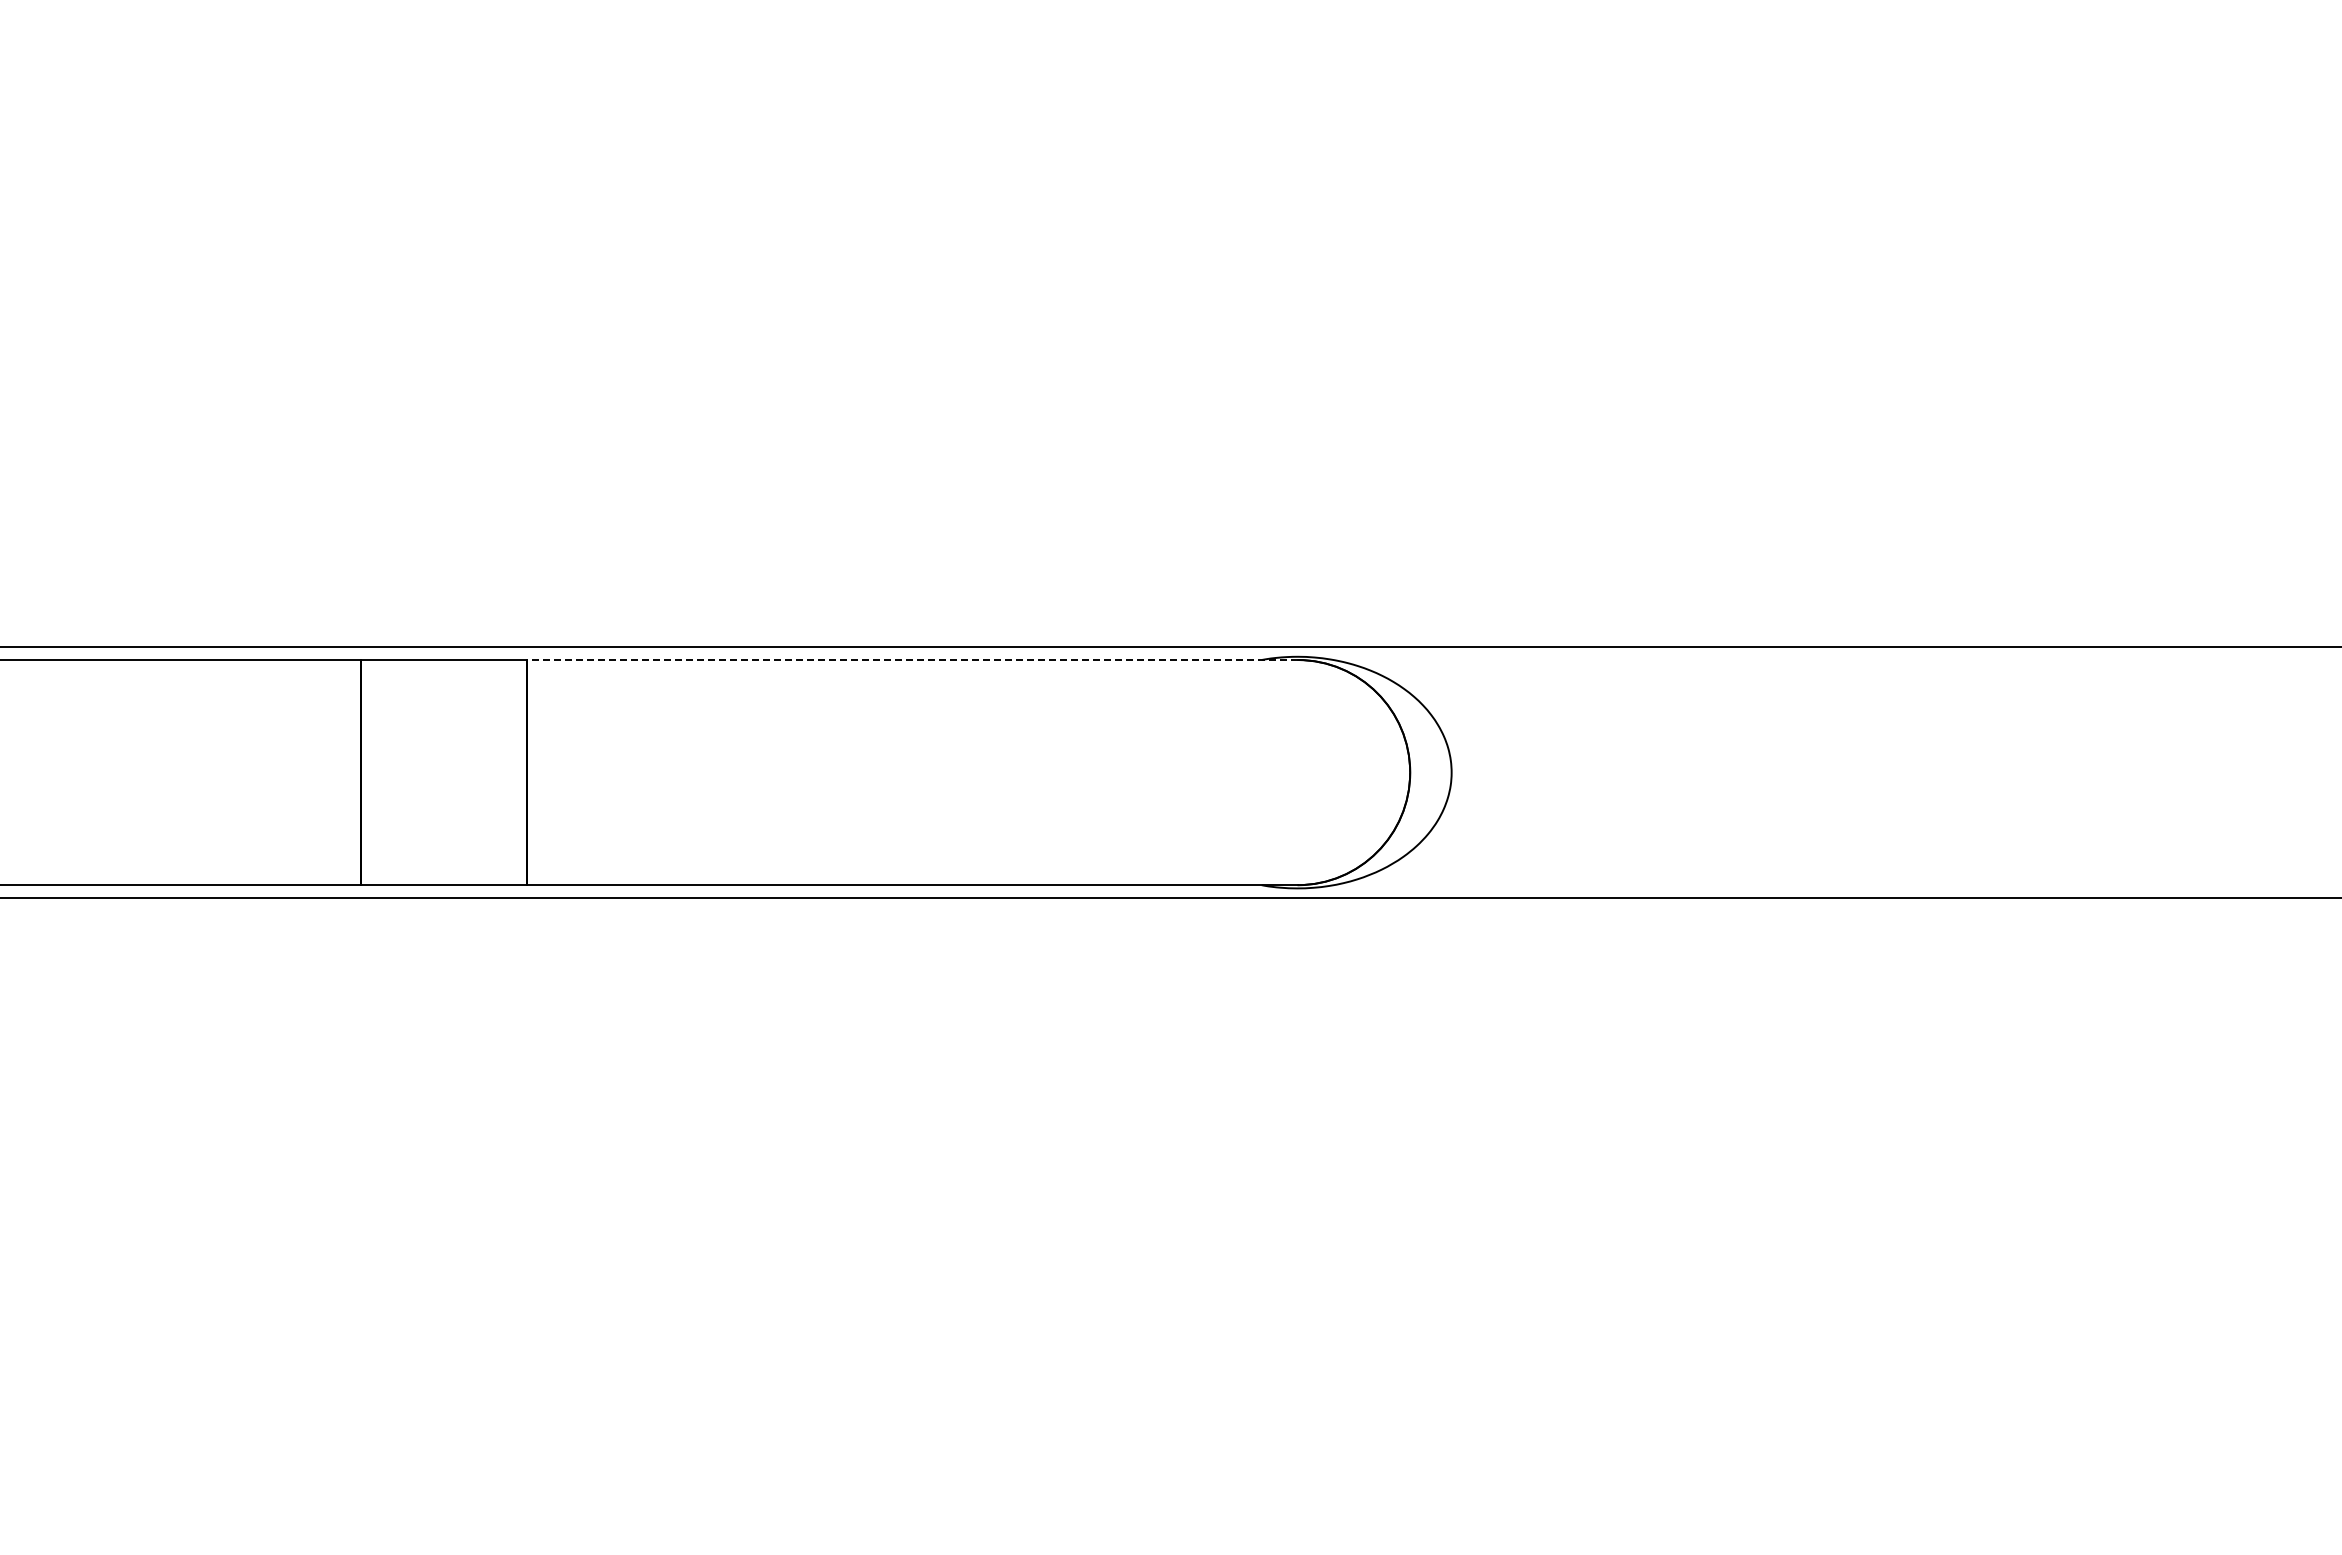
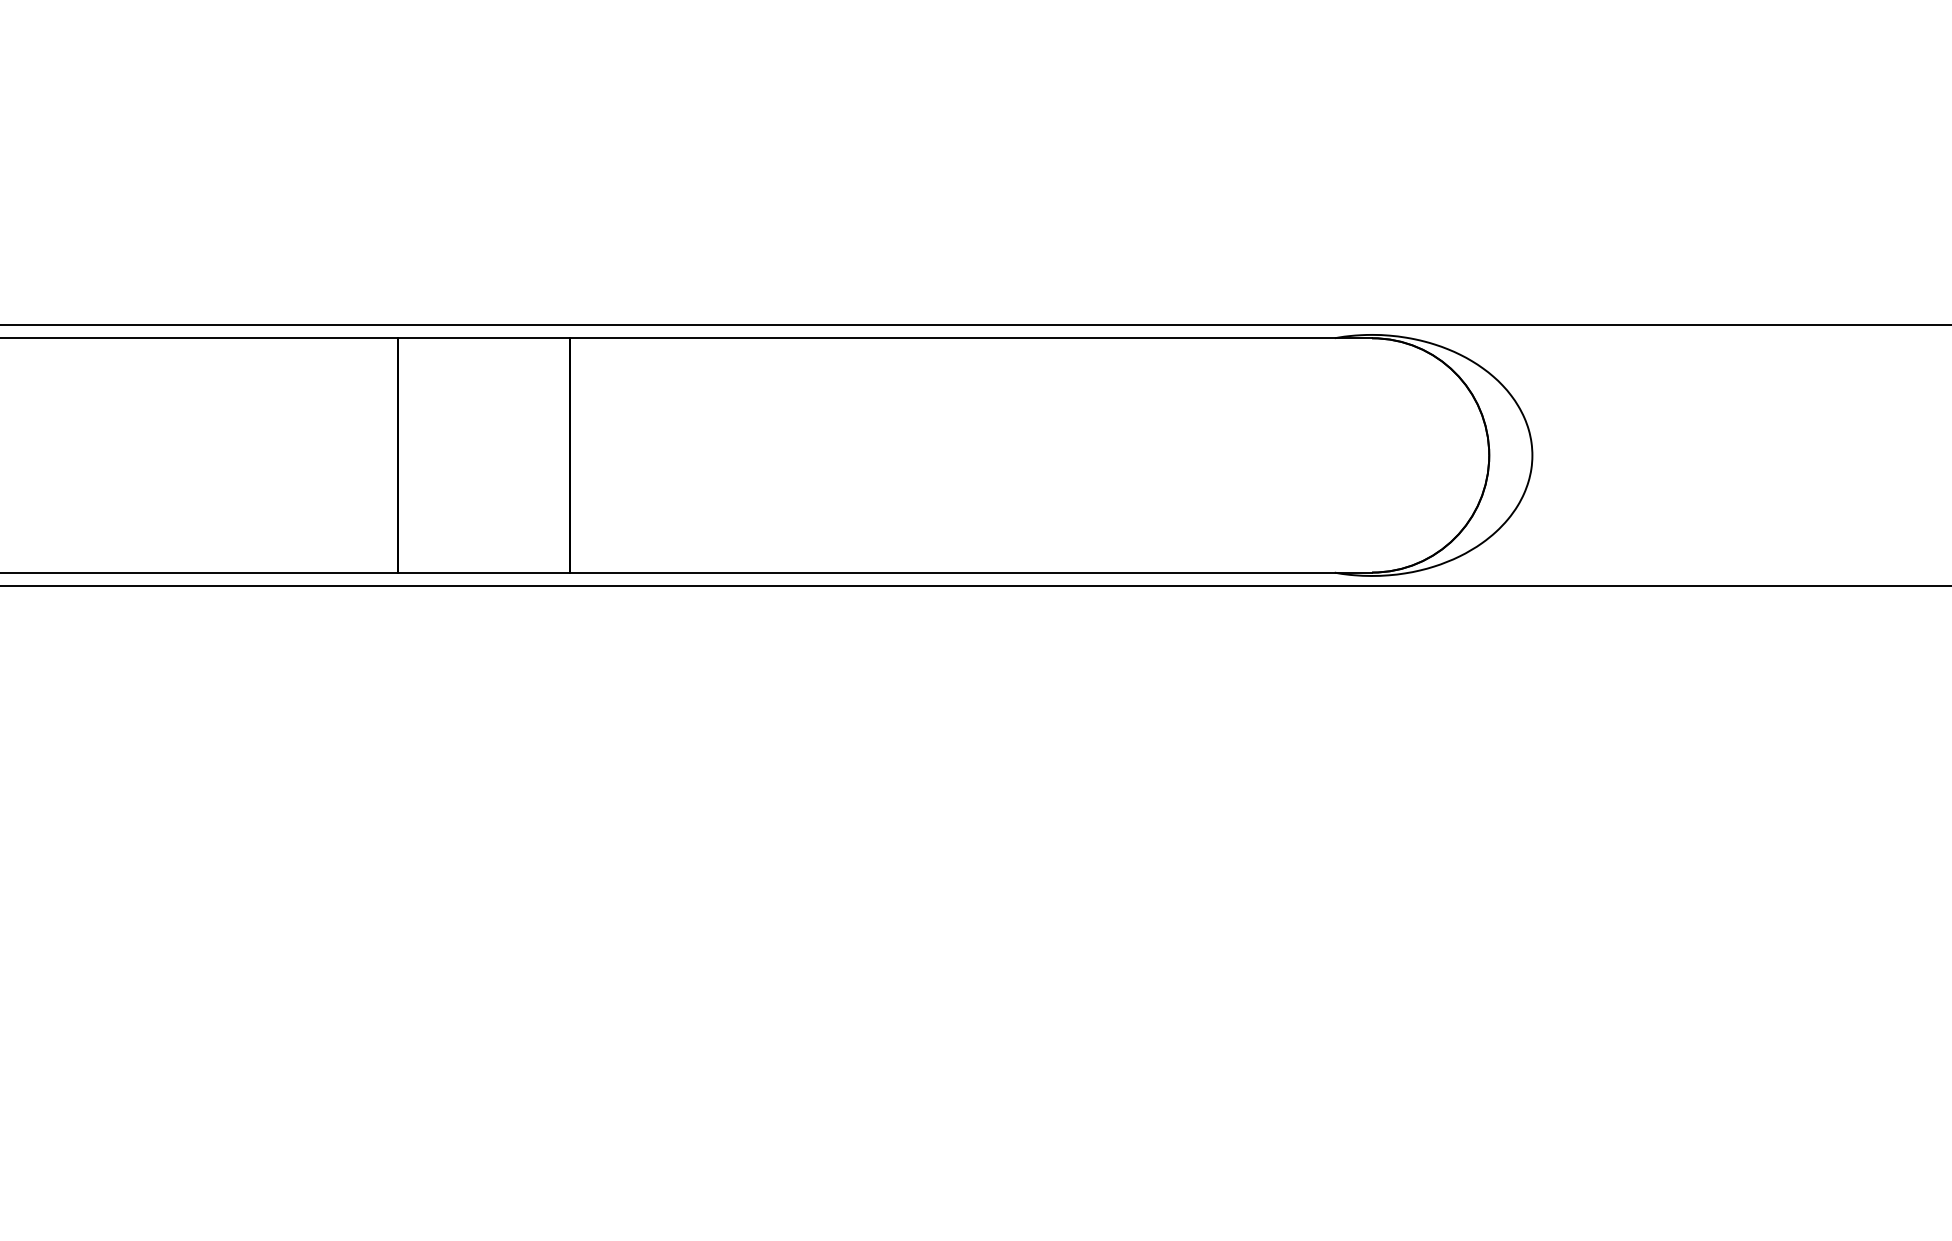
line: (911, 660) -> (970, 338), dashed -> solid

